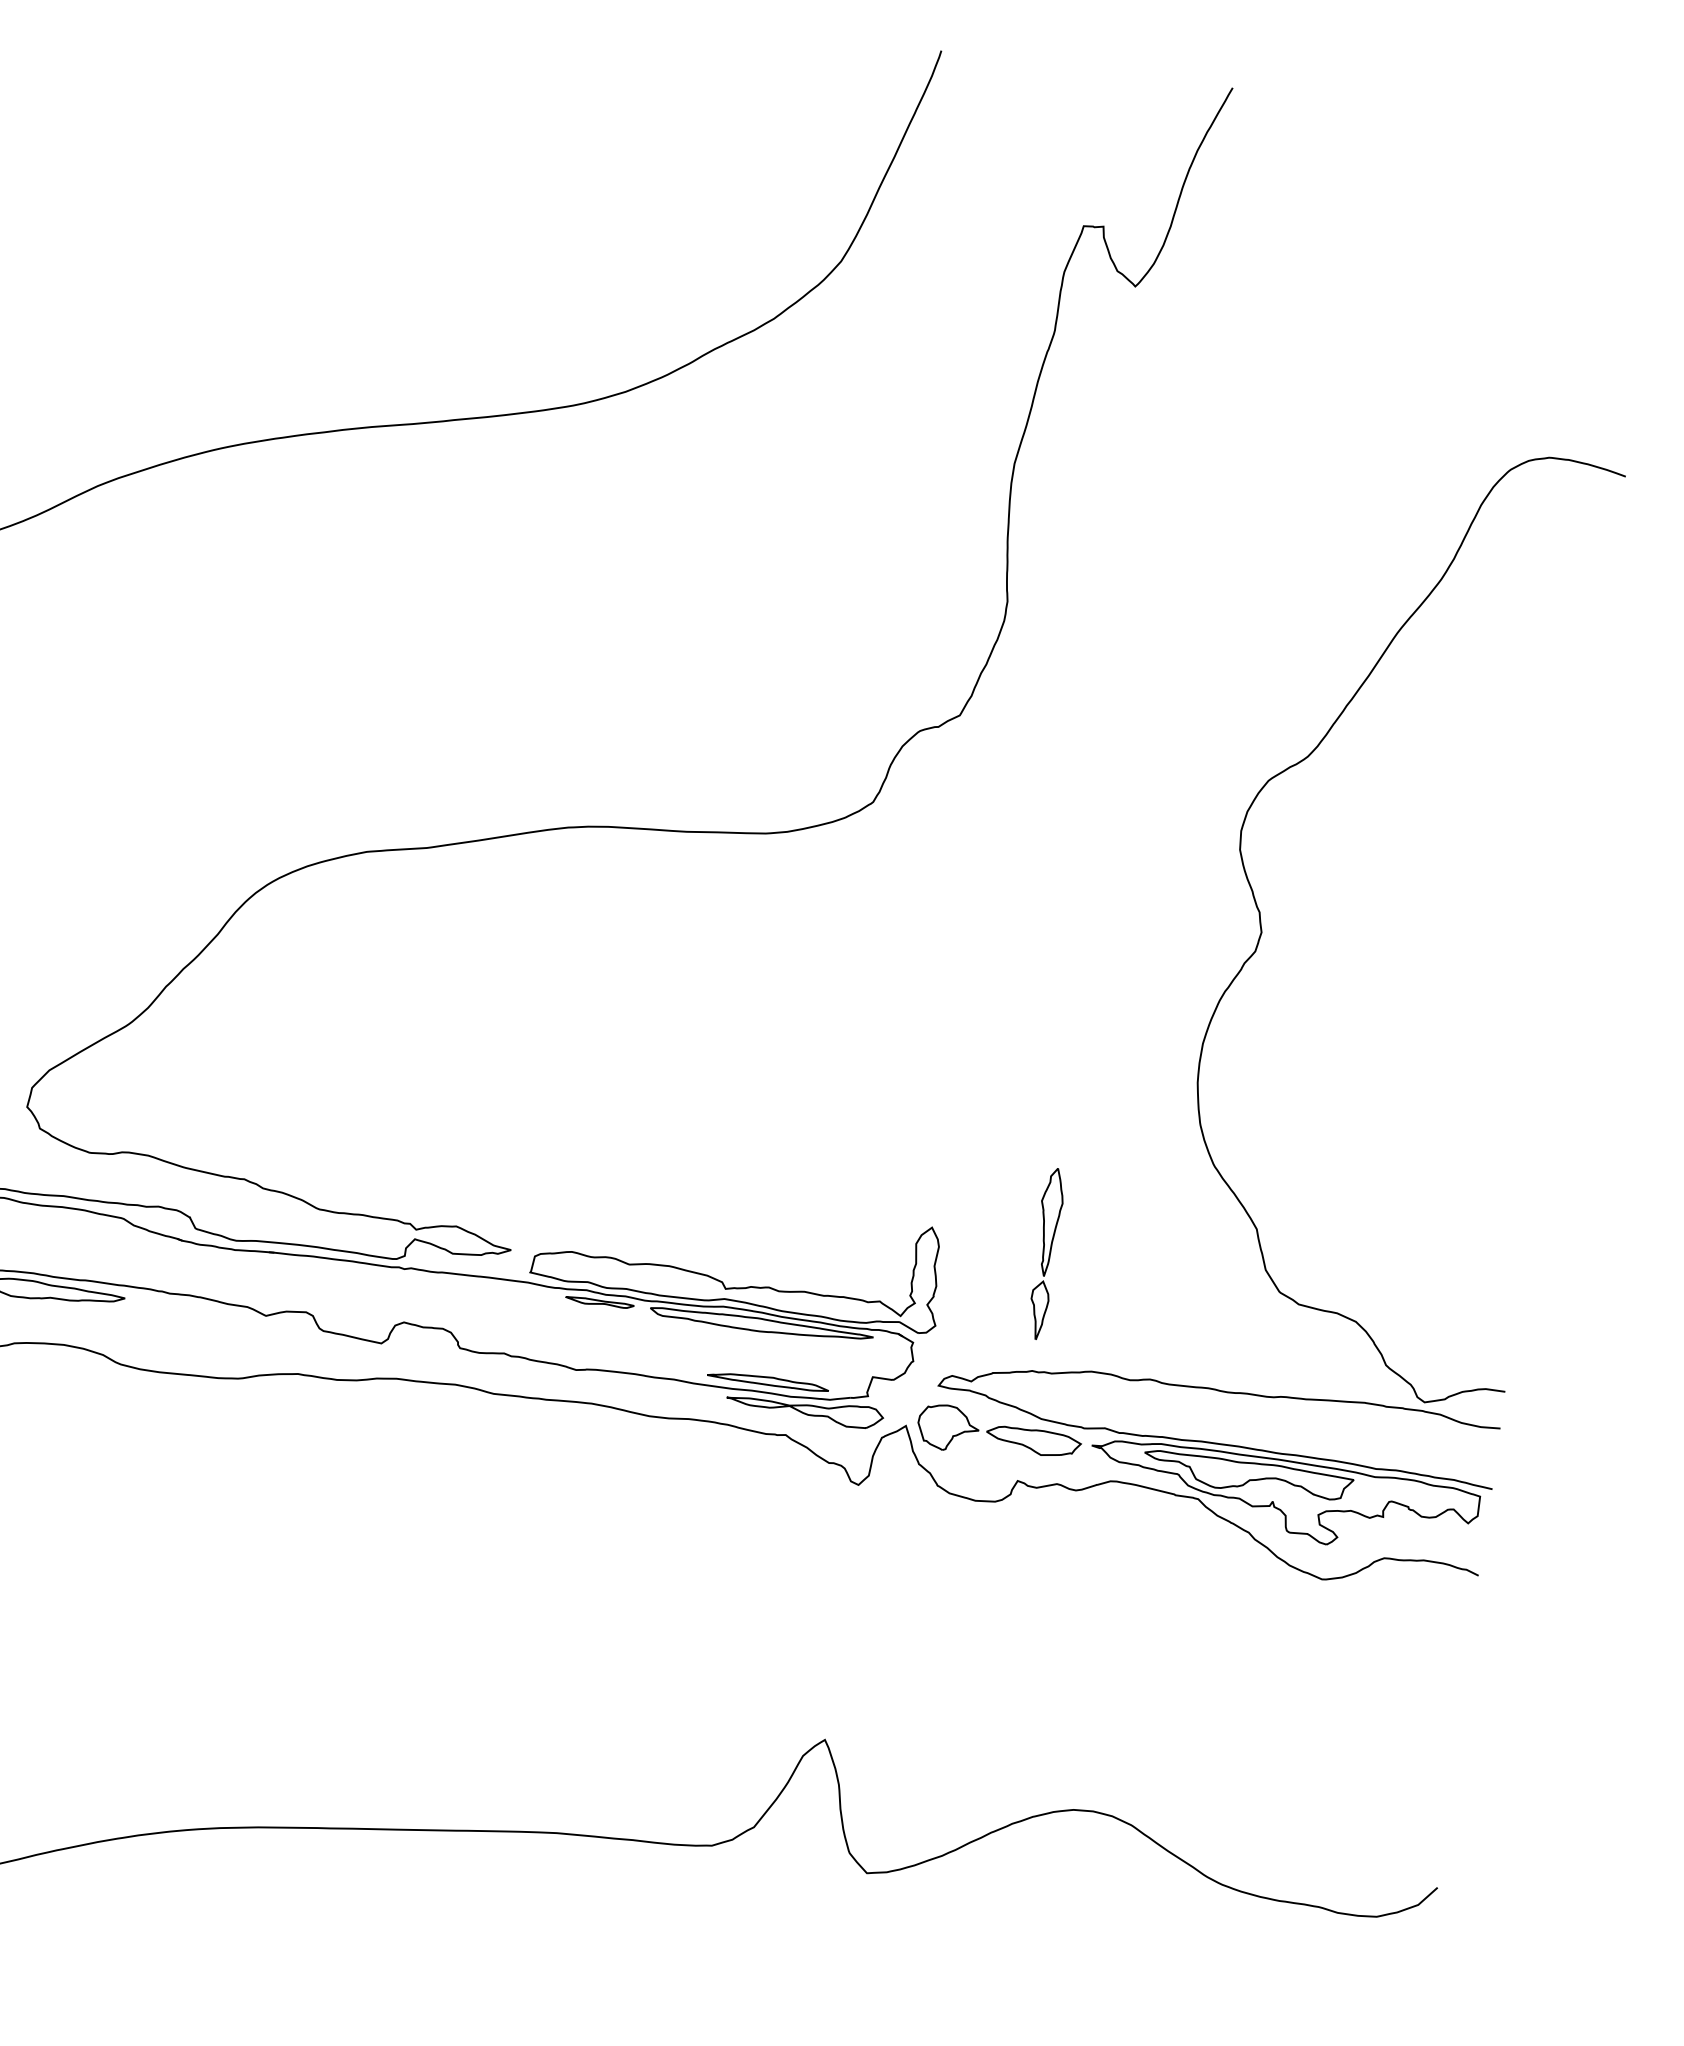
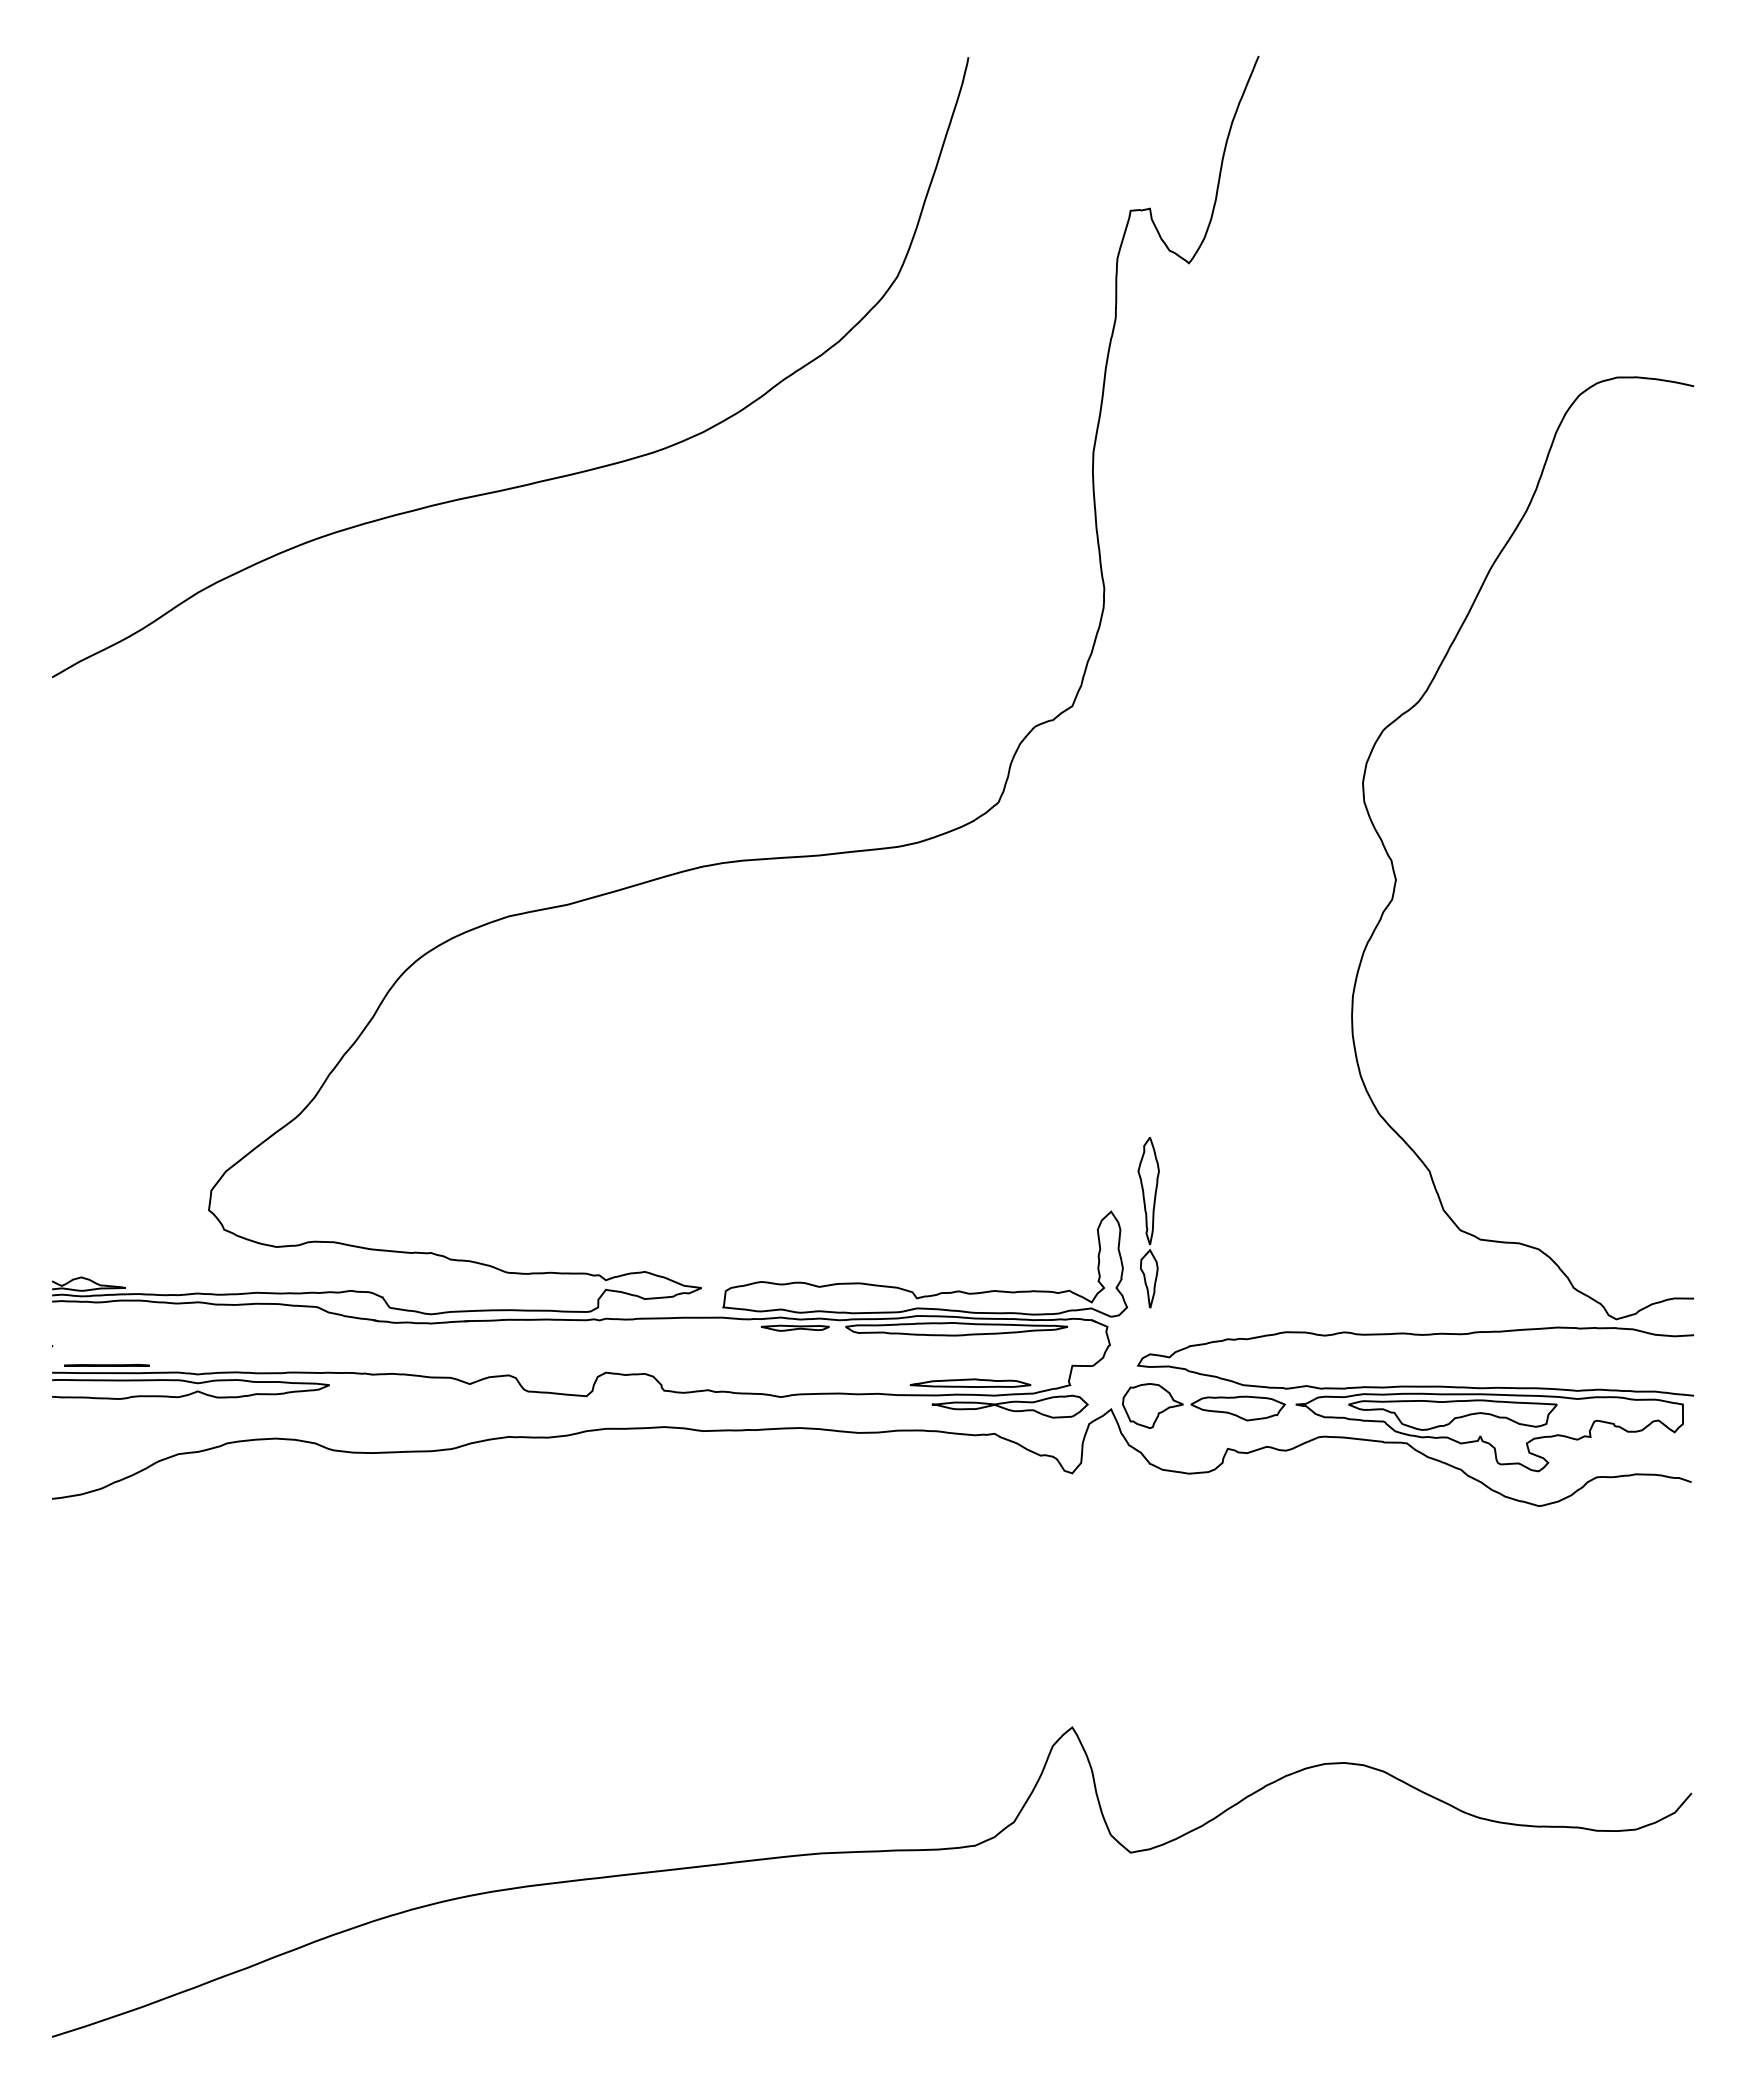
part: (1045, 1253) -> (1148, 1222), moved

